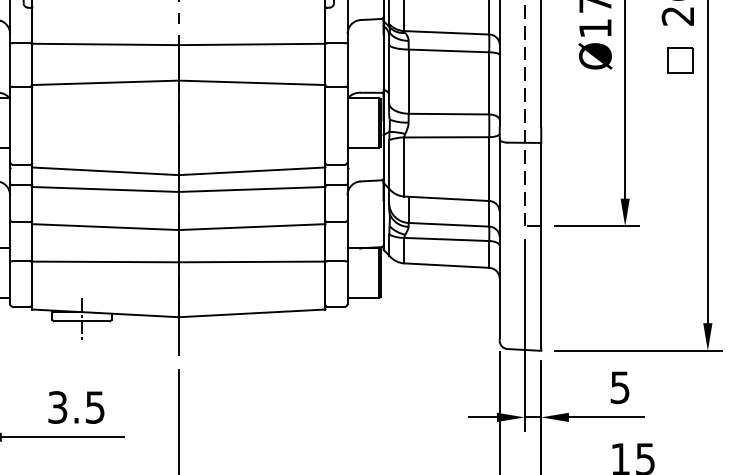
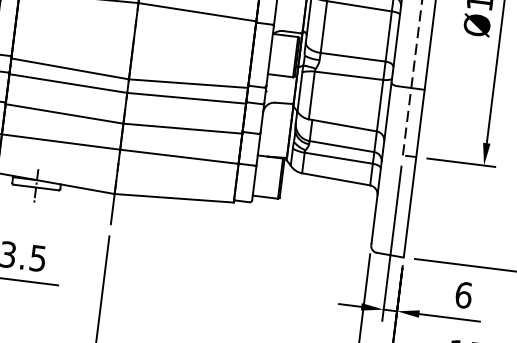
text: (620, 387) -> (464, 295), 5 -> 6

